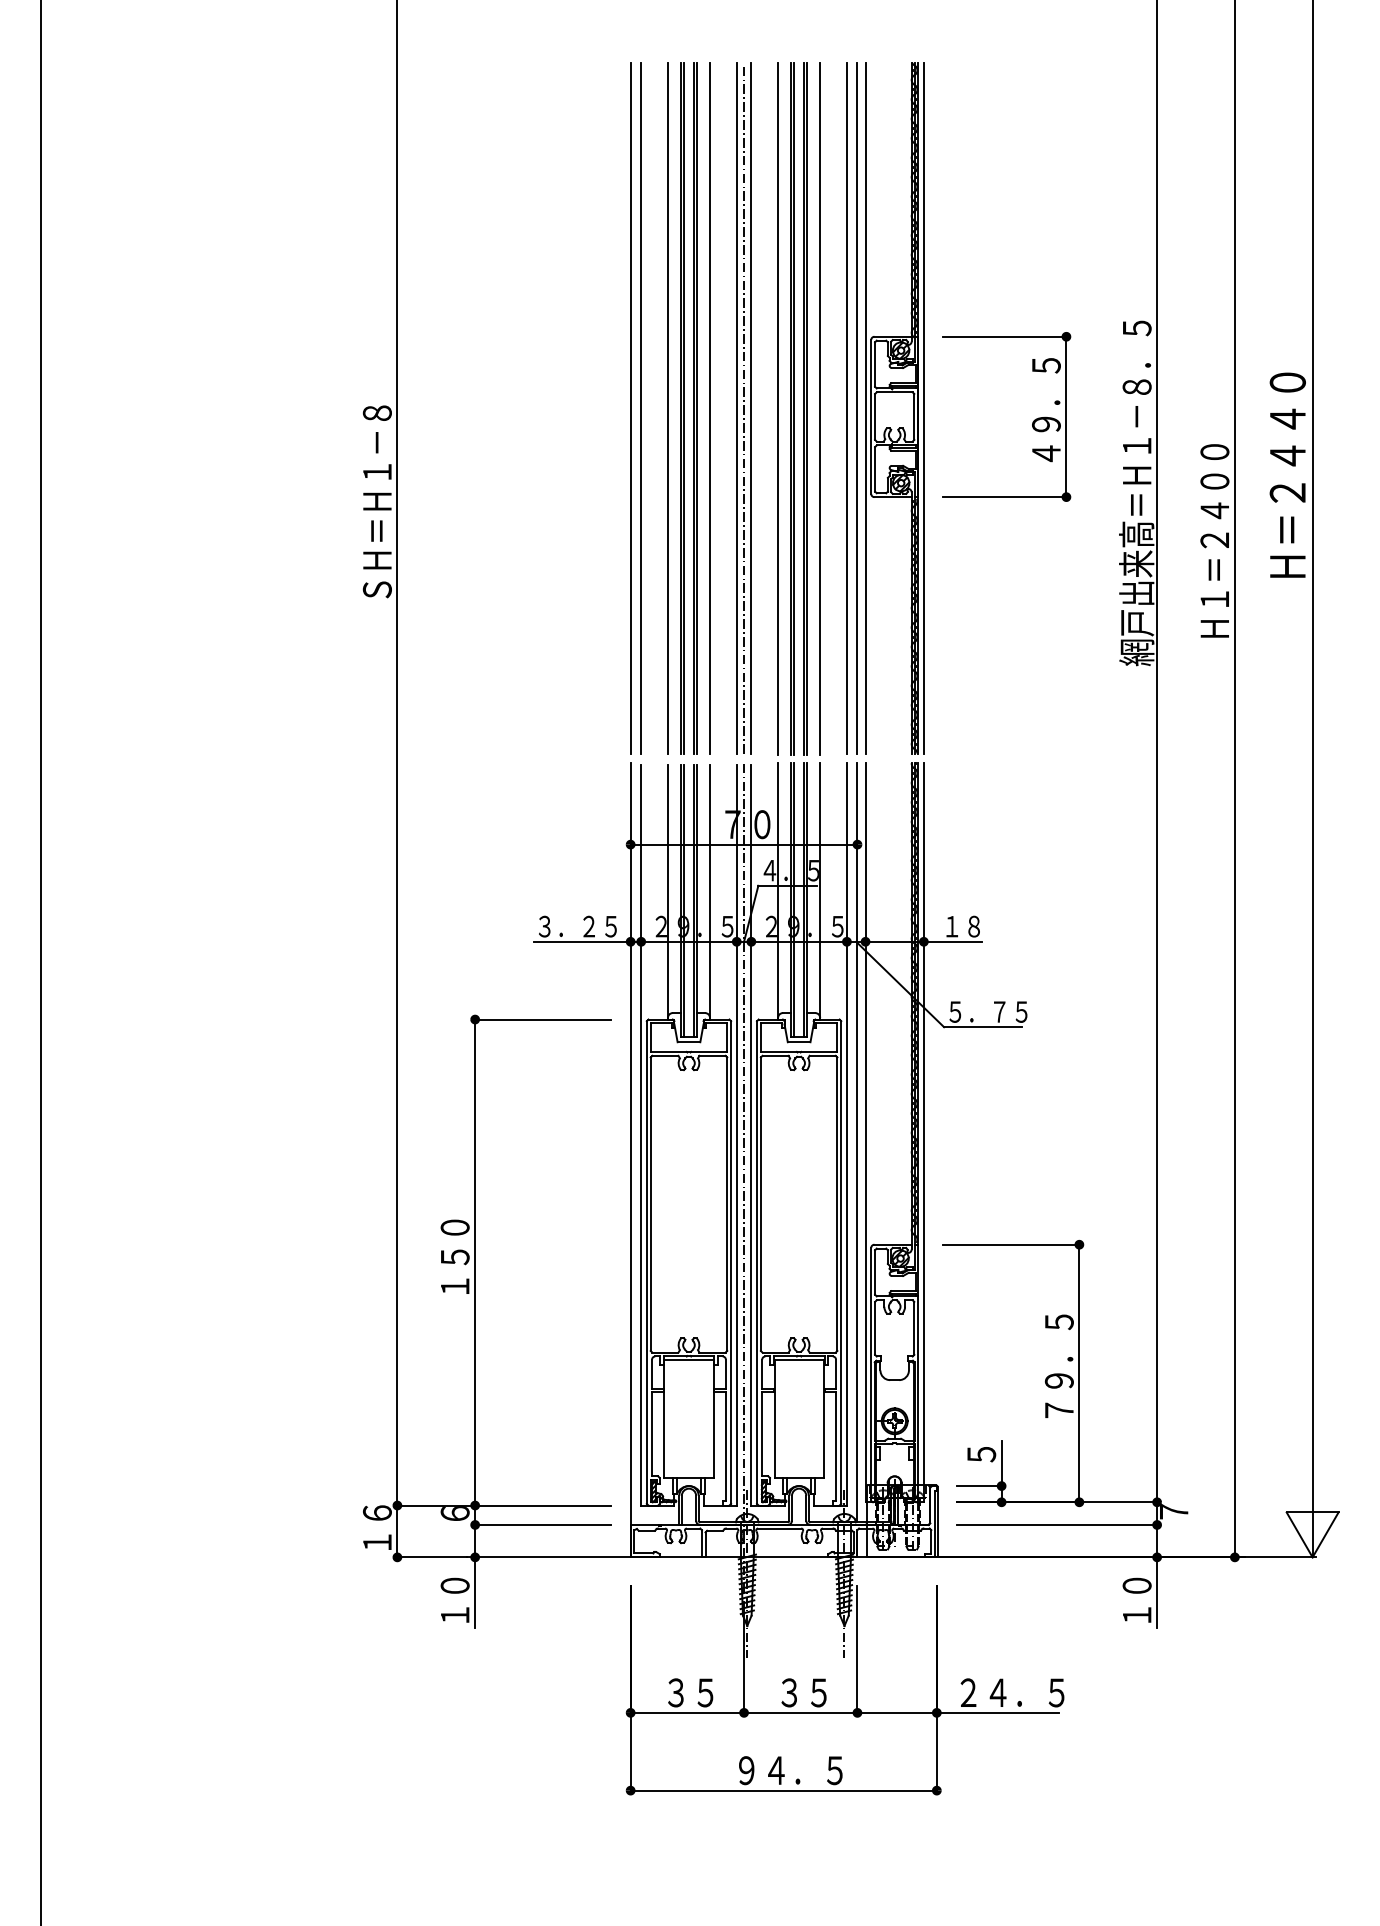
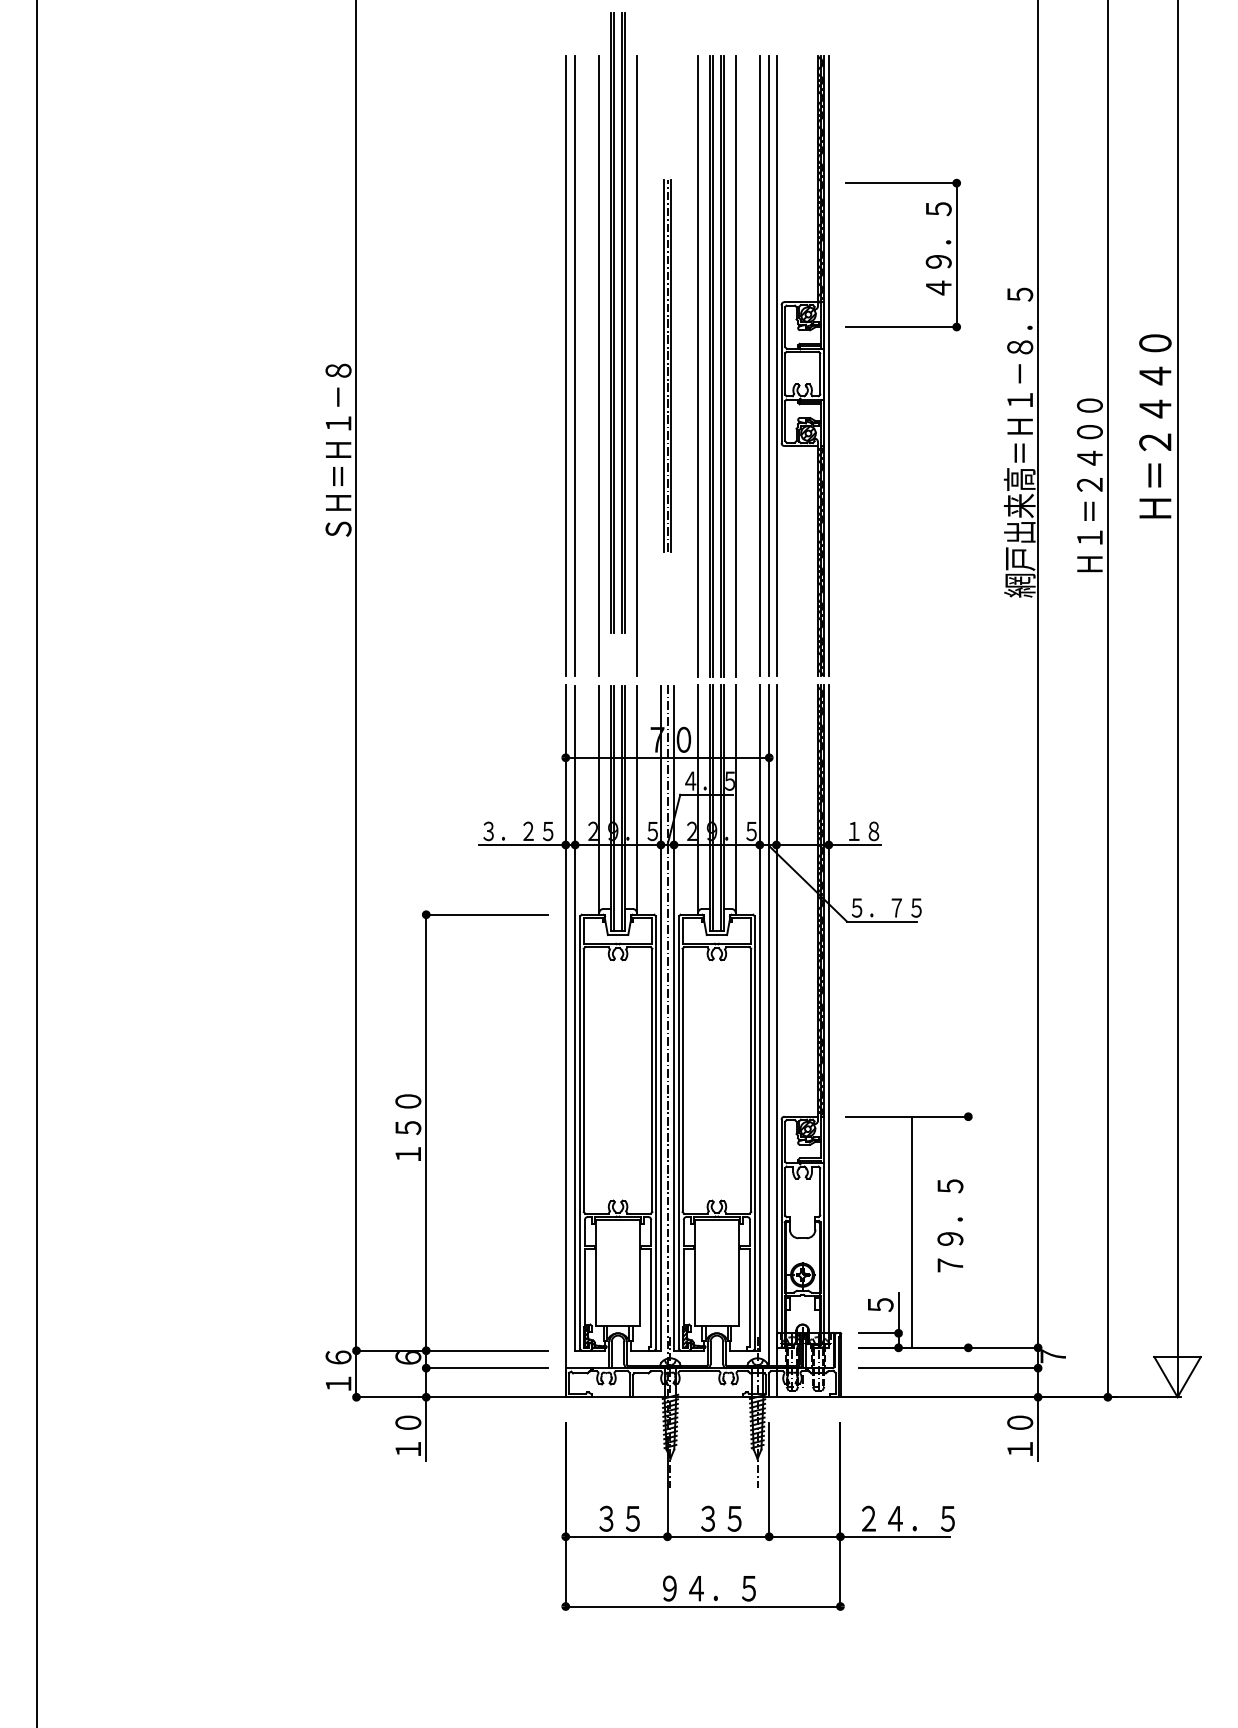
part: (688, 407) -> (617, 322), moved
part: (744, 407) -> (667, 365), size x0.6
part: (1031, 424) -> (925, 261), moved
line: (1079, 1372) -> (912, 1231), moved

